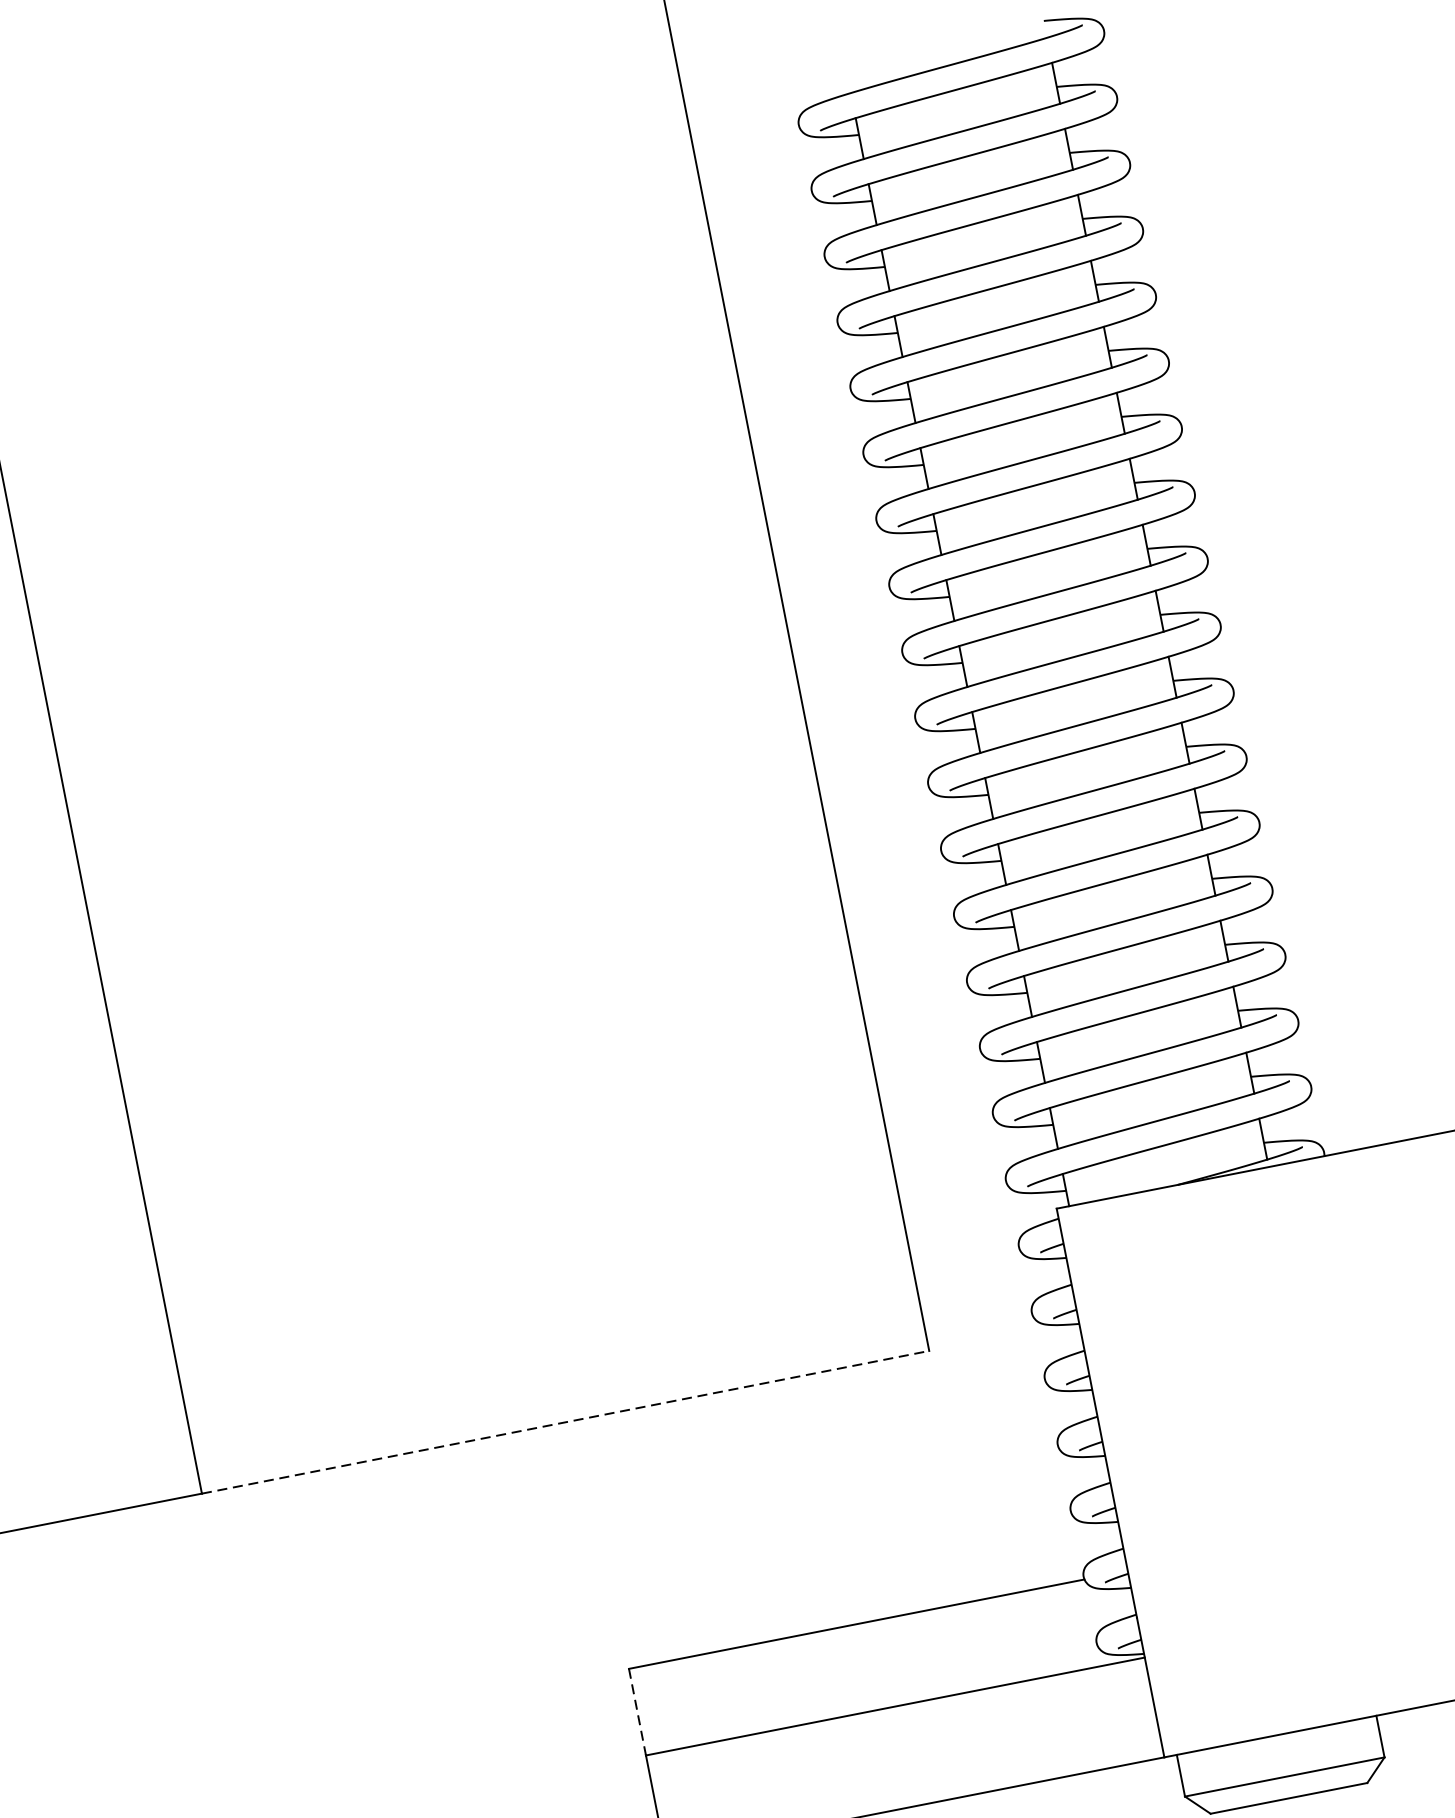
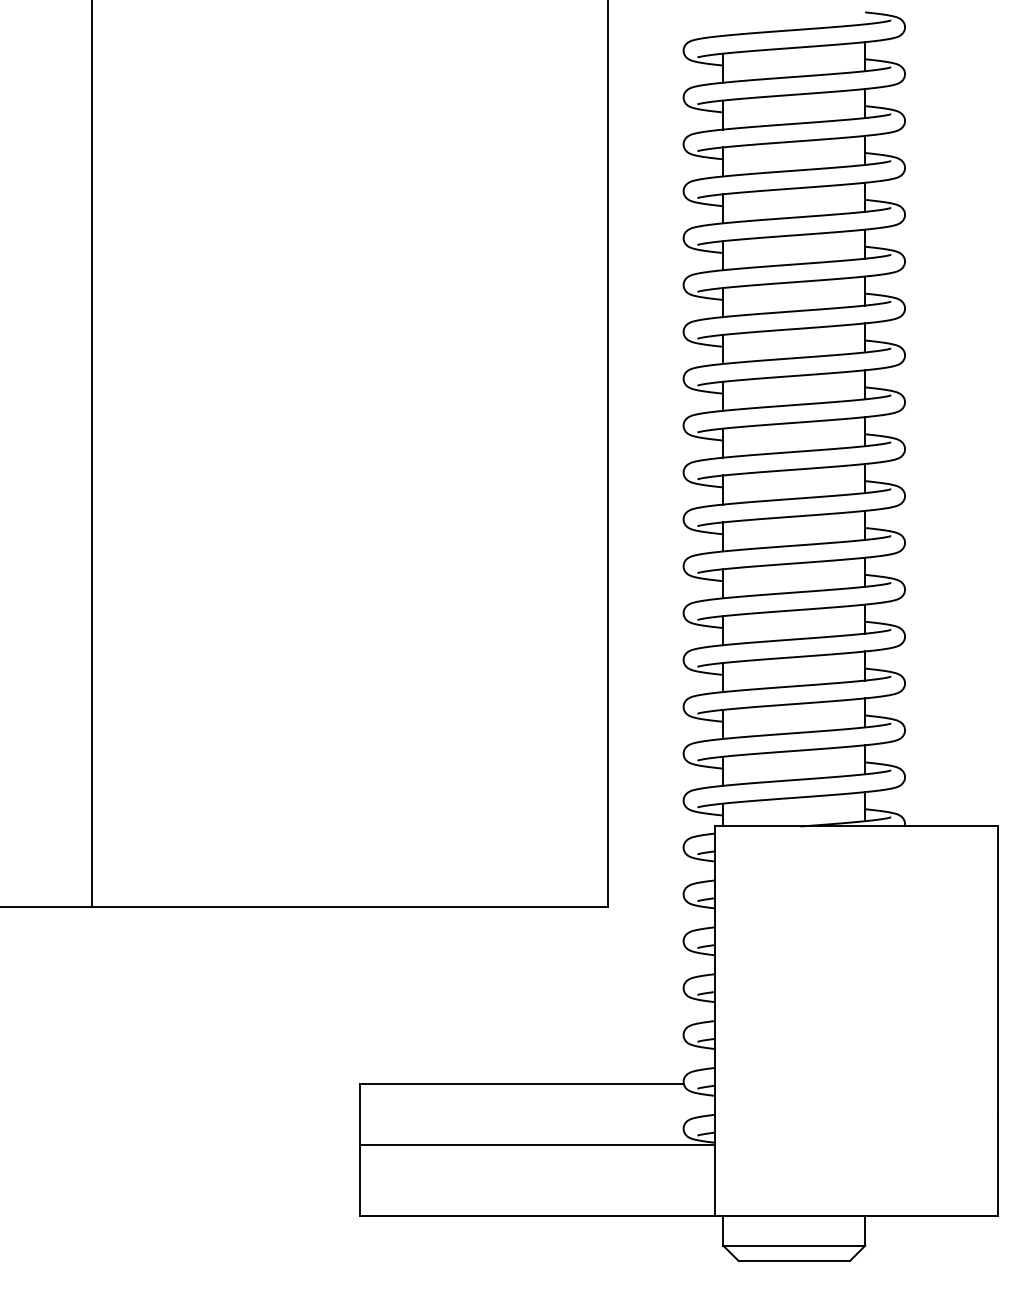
line: (566, 1421) -> (350, 906), dashed -> solid
line: (637, 1711) -> (360, 1114), dashed -> solid

